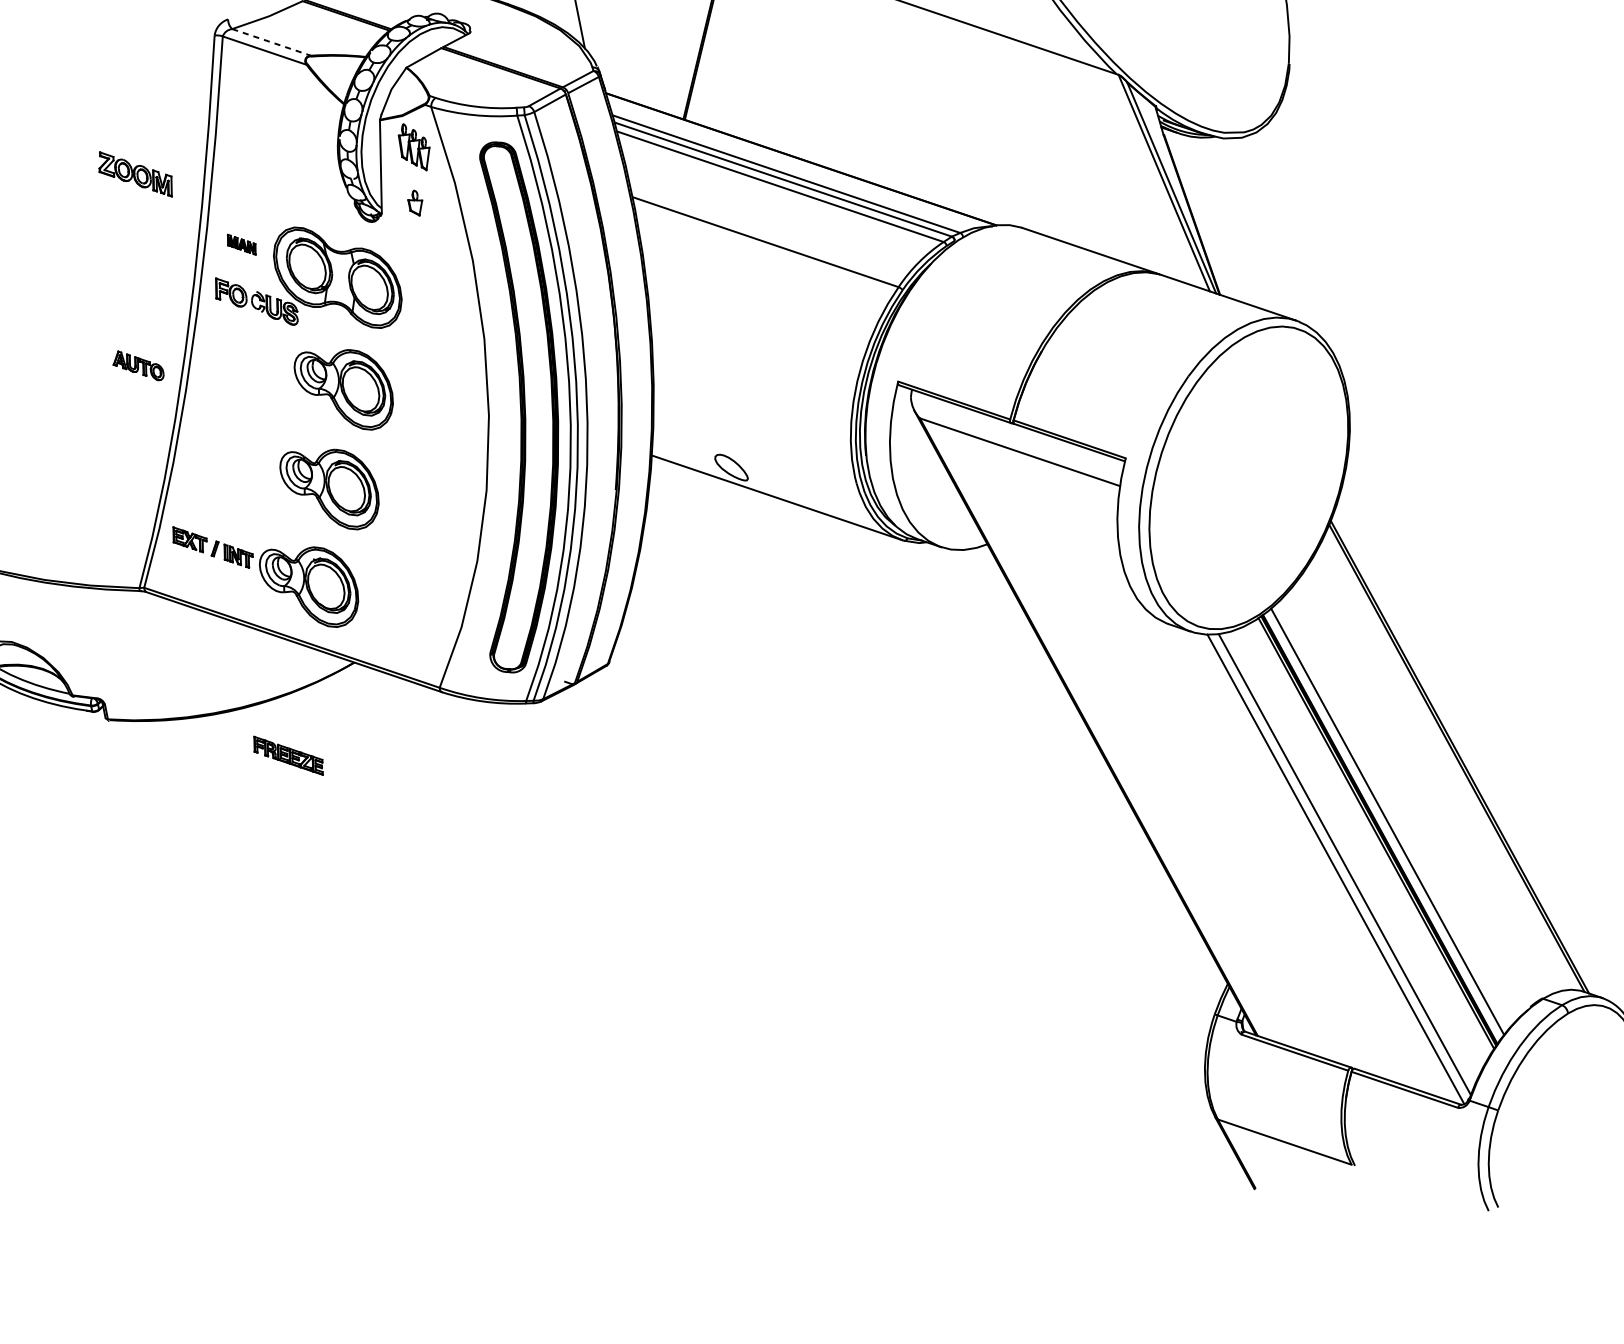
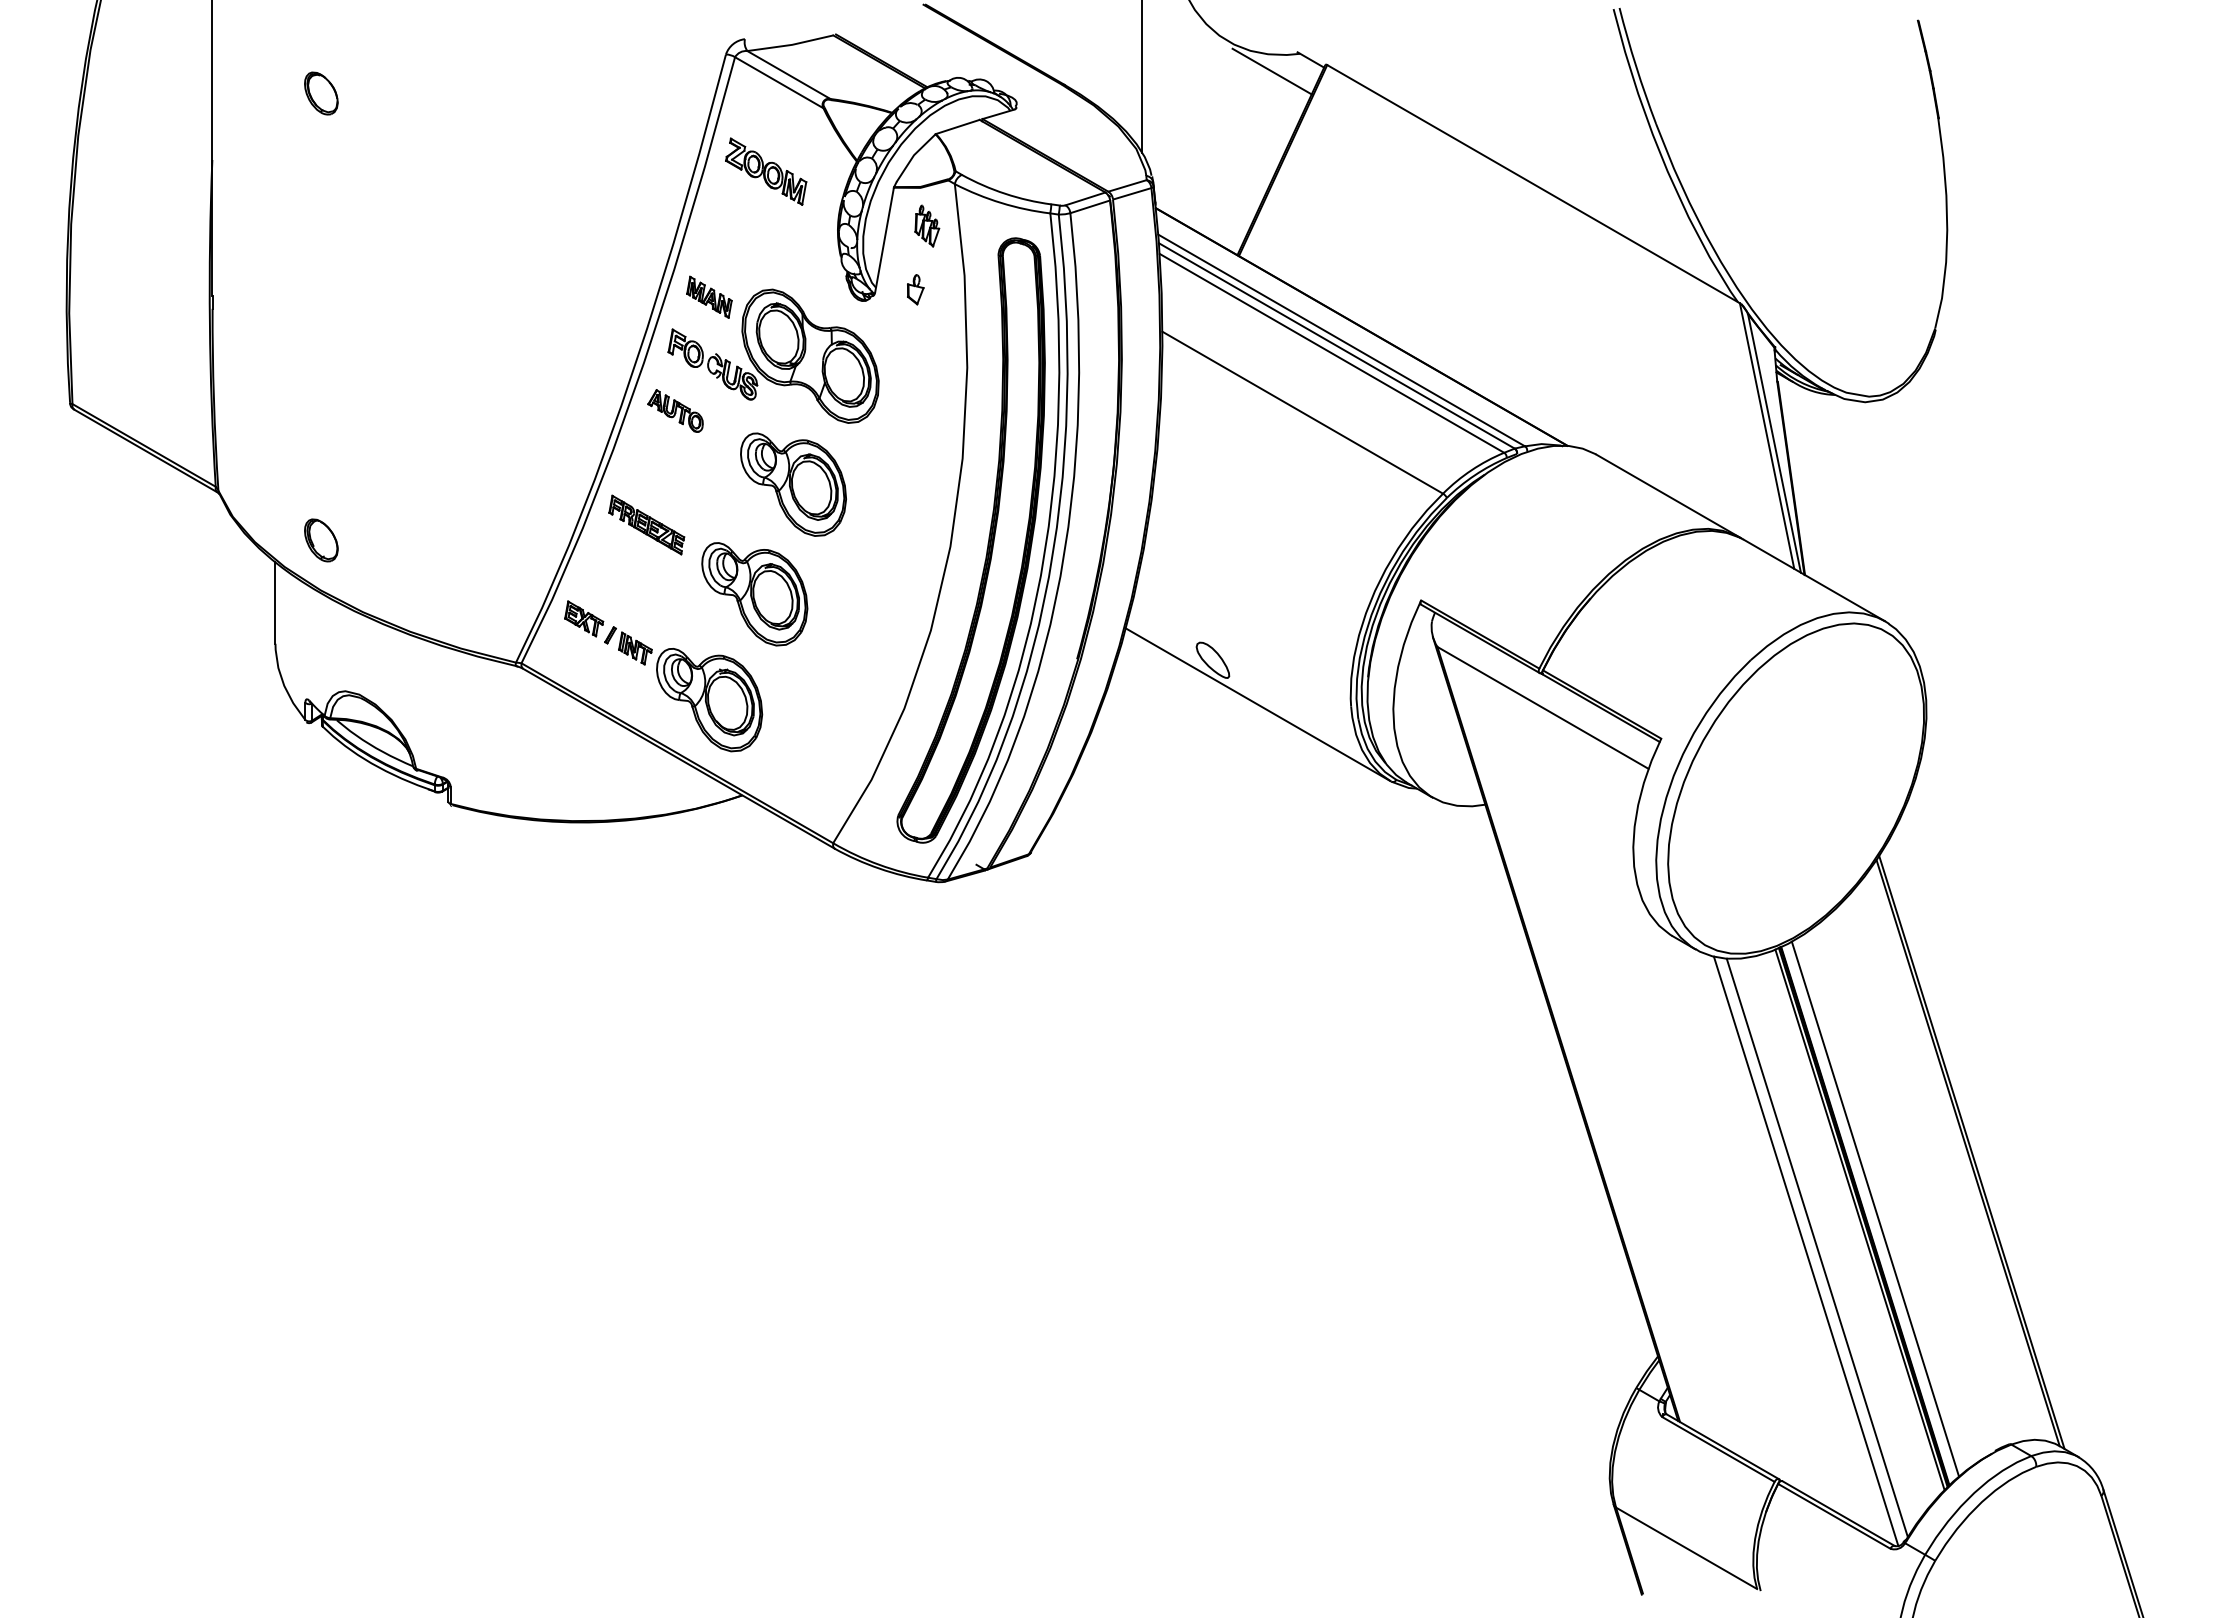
line: (271, 42) -> (788, 75), dashed -> solid
part: (414, 146) -> (927, 225), size x0.71
part: (135, 174) -> (766, 171), moved
part: (241, 244) -> (709, 296), size x1.43
part: (137, 365) -> (675, 410), moved
part: (288, 755) -> (646, 524), moved

